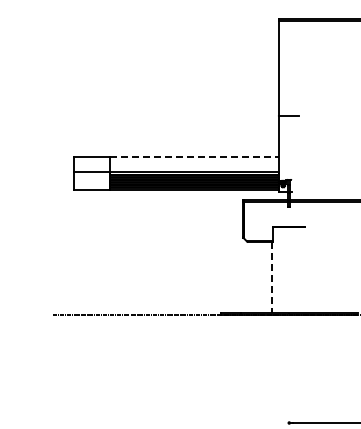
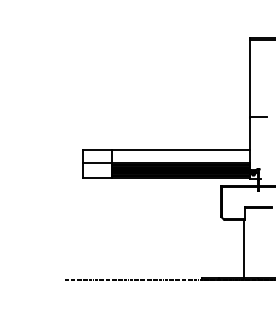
line: (194, 156) -> (181, 150), dashed -> solid
line: (271, 278) -> (243, 249), dashed -> solid

